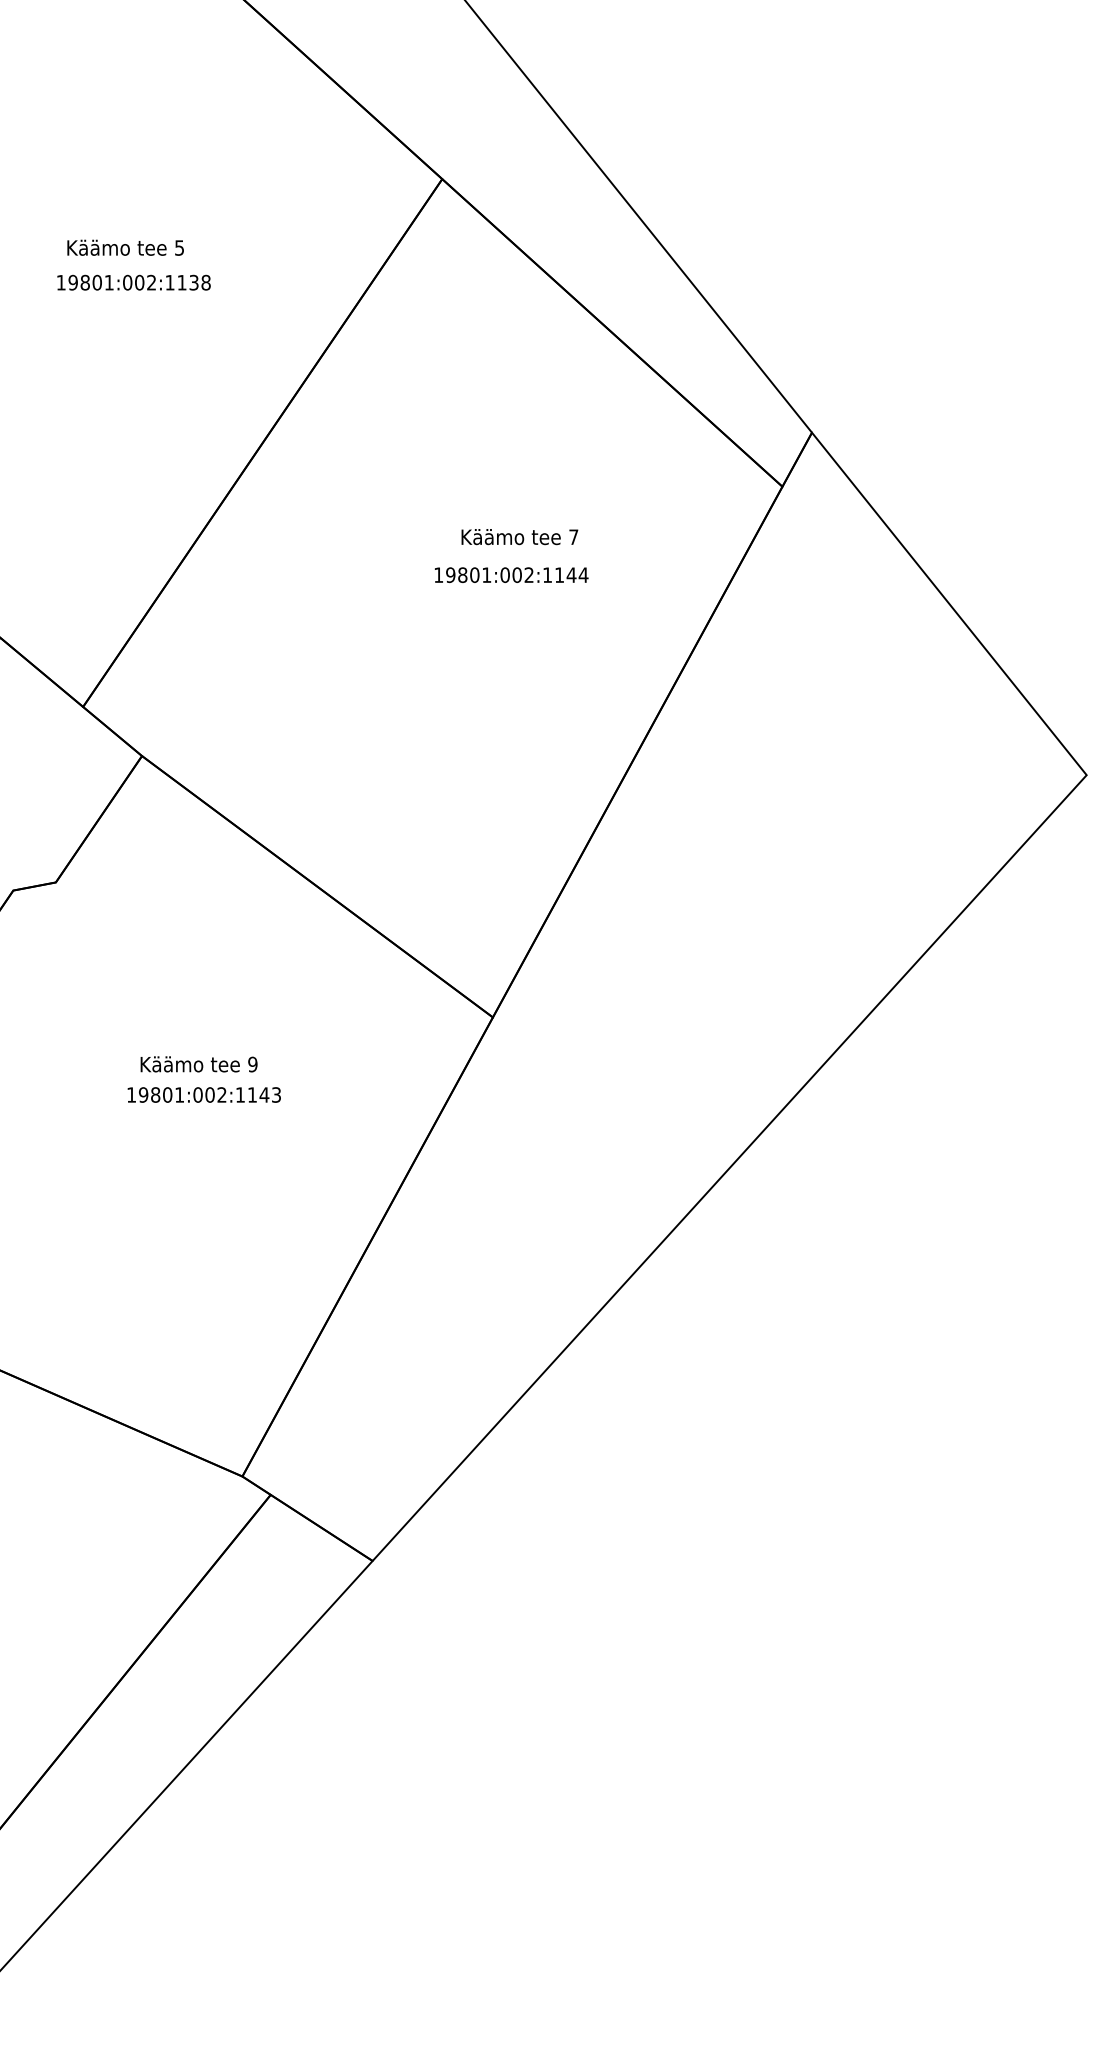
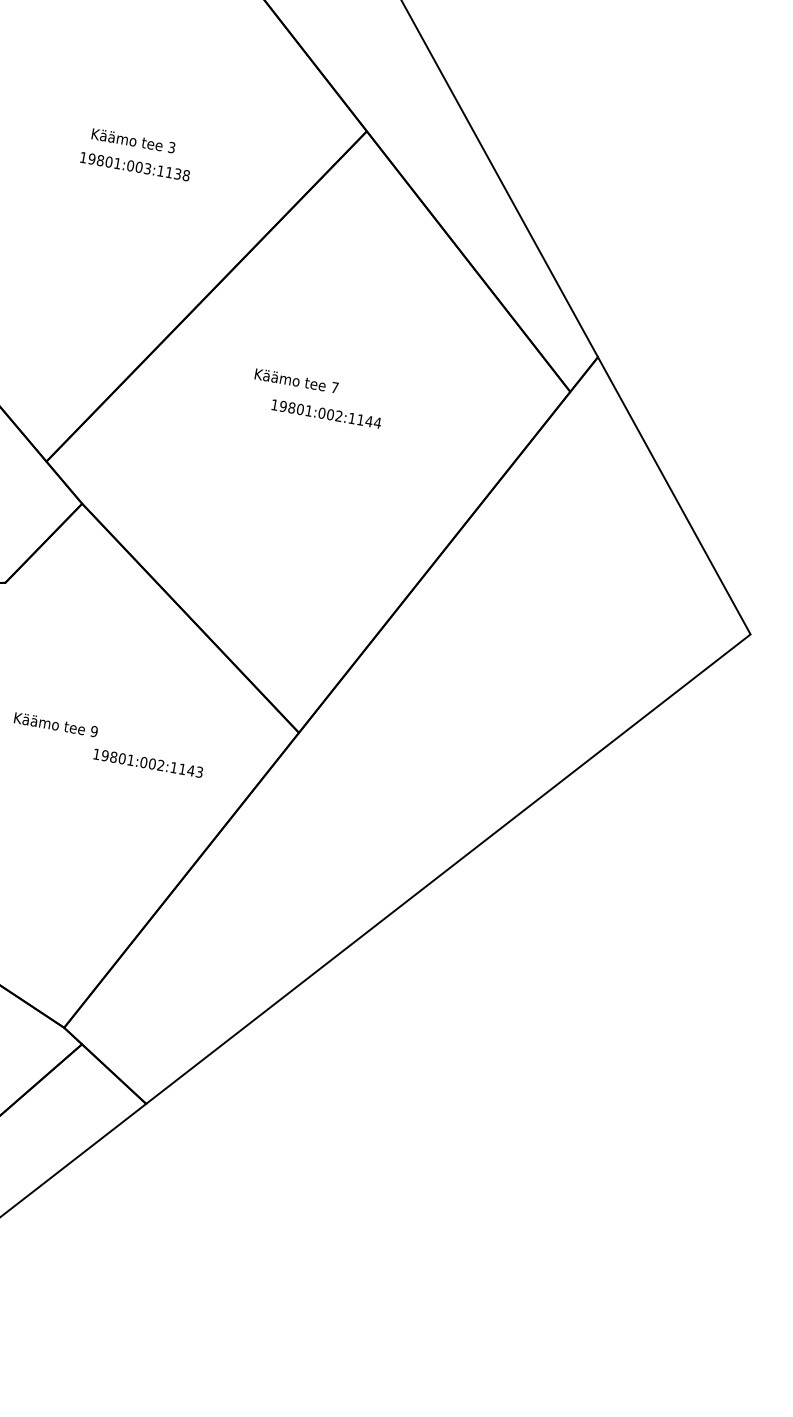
text: (179, 247) -> (171, 147), 5 -> 3
text: (151, 282) -> (147, 168), 19801:002:1138 -> 19801:003:1138
text: (519, 537) -> (296, 381), moved
text: (511, 574) -> (326, 413), moved
text: (198, 1064) -> (55, 724), moved
text: (203, 1094) -> (147, 762), moved

